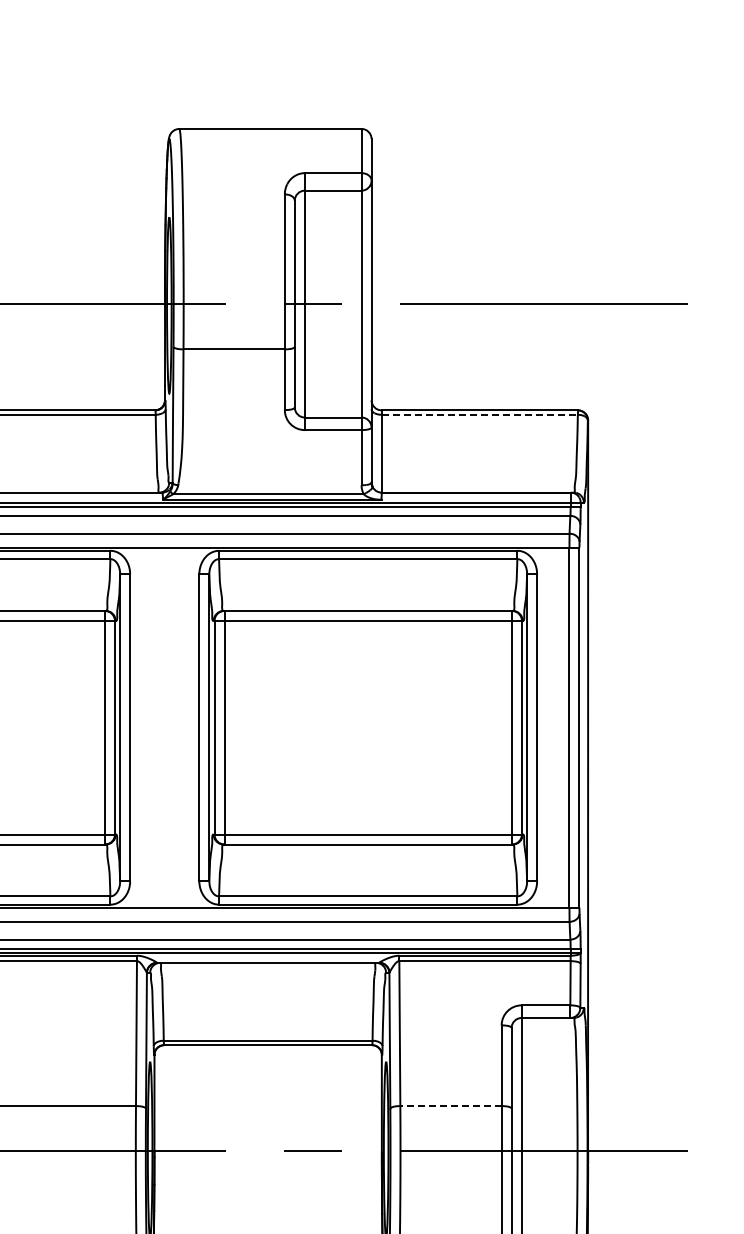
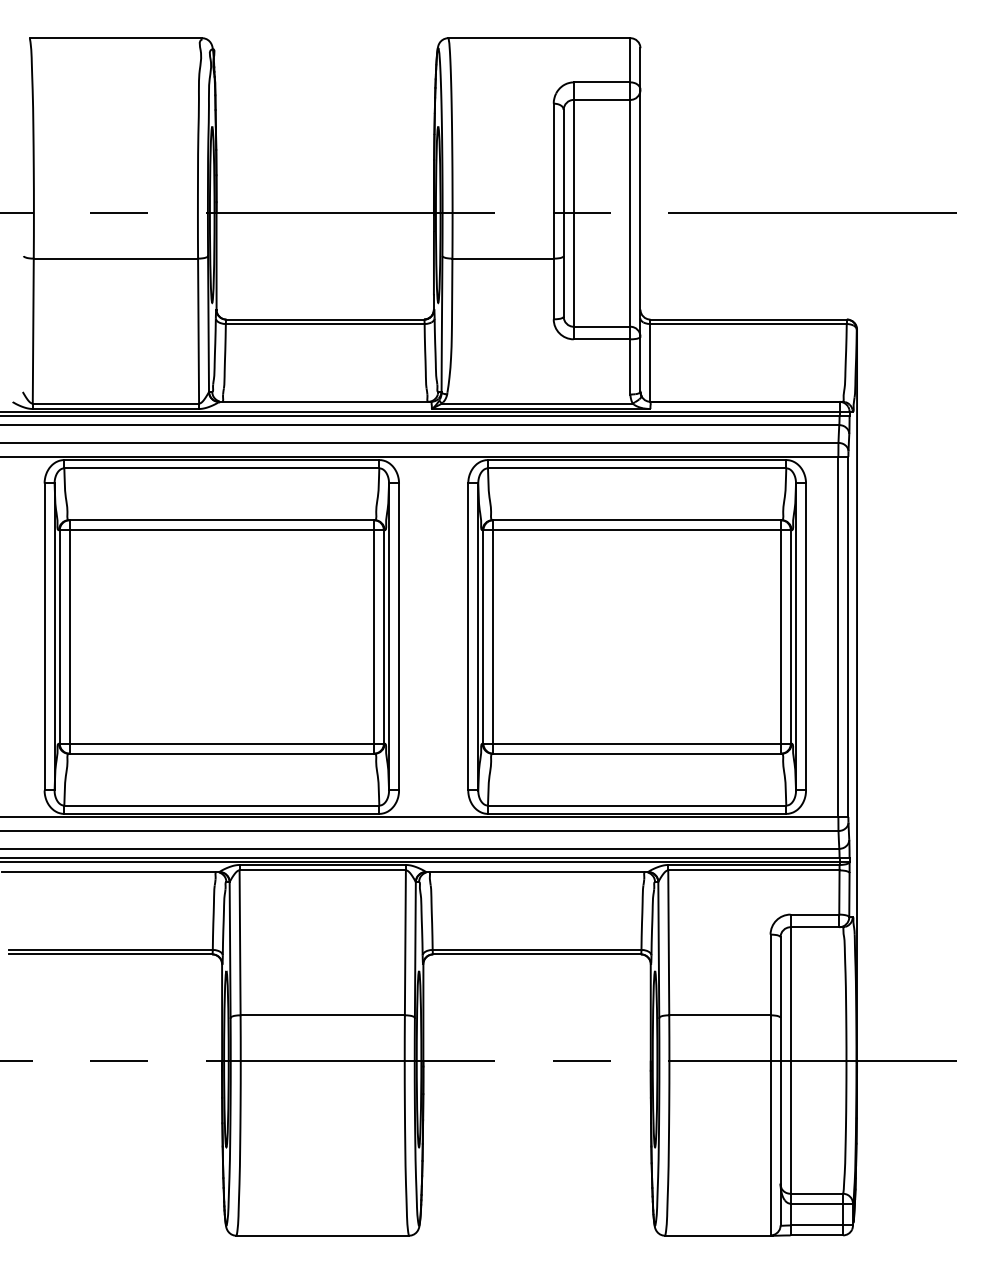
line: (480, 415) -> (749, 324), dashed -> solid
line: (450, 1106) -> (719, 1015), dashed -> solid

